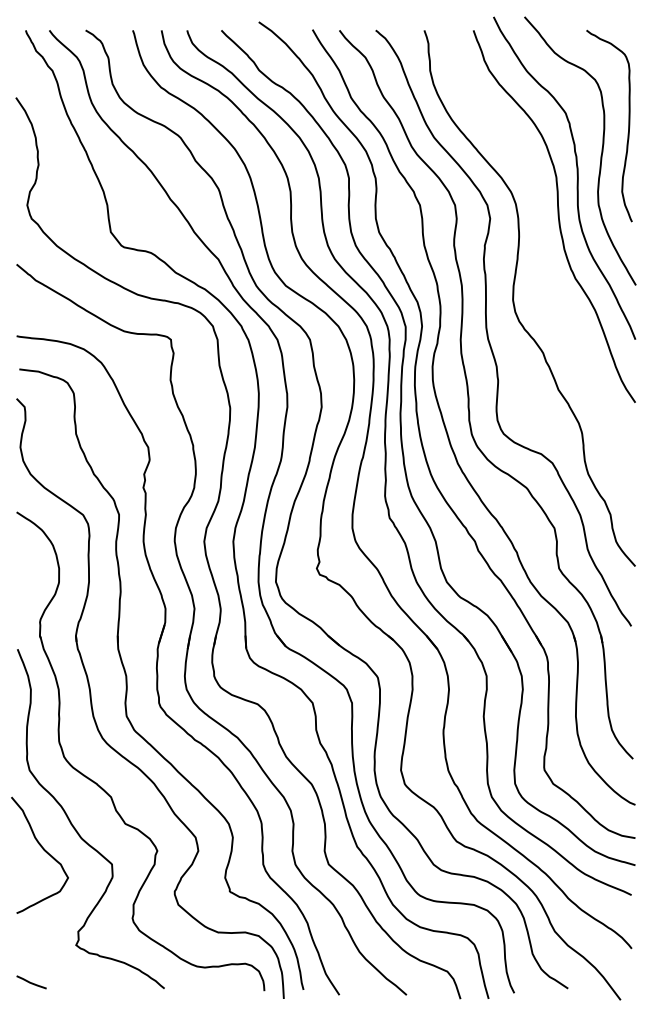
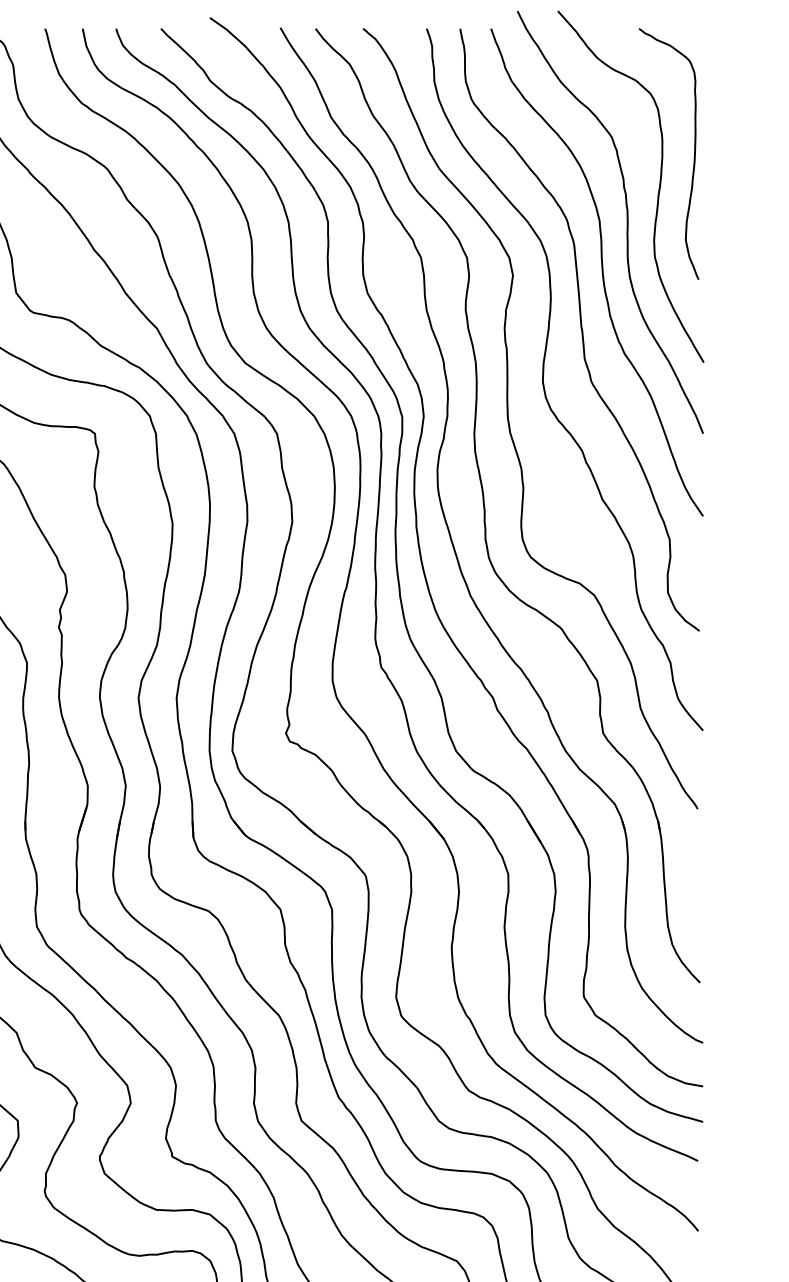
curve: (541, 259) -> (580, 328), added

